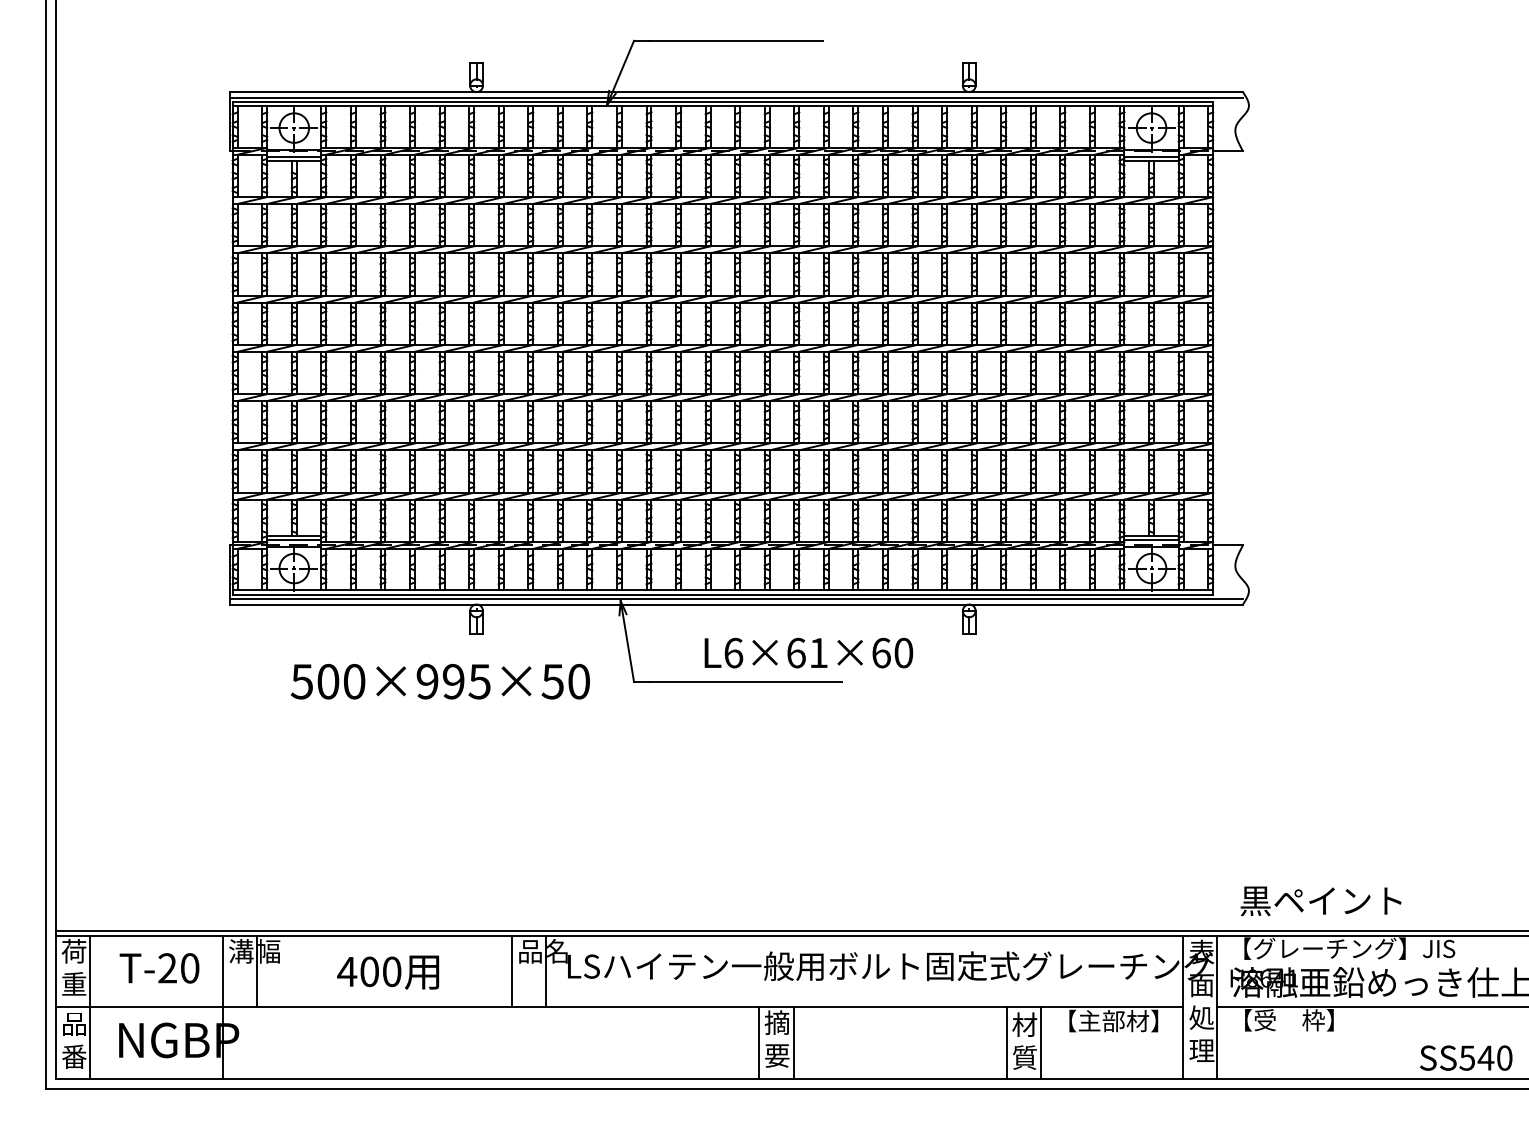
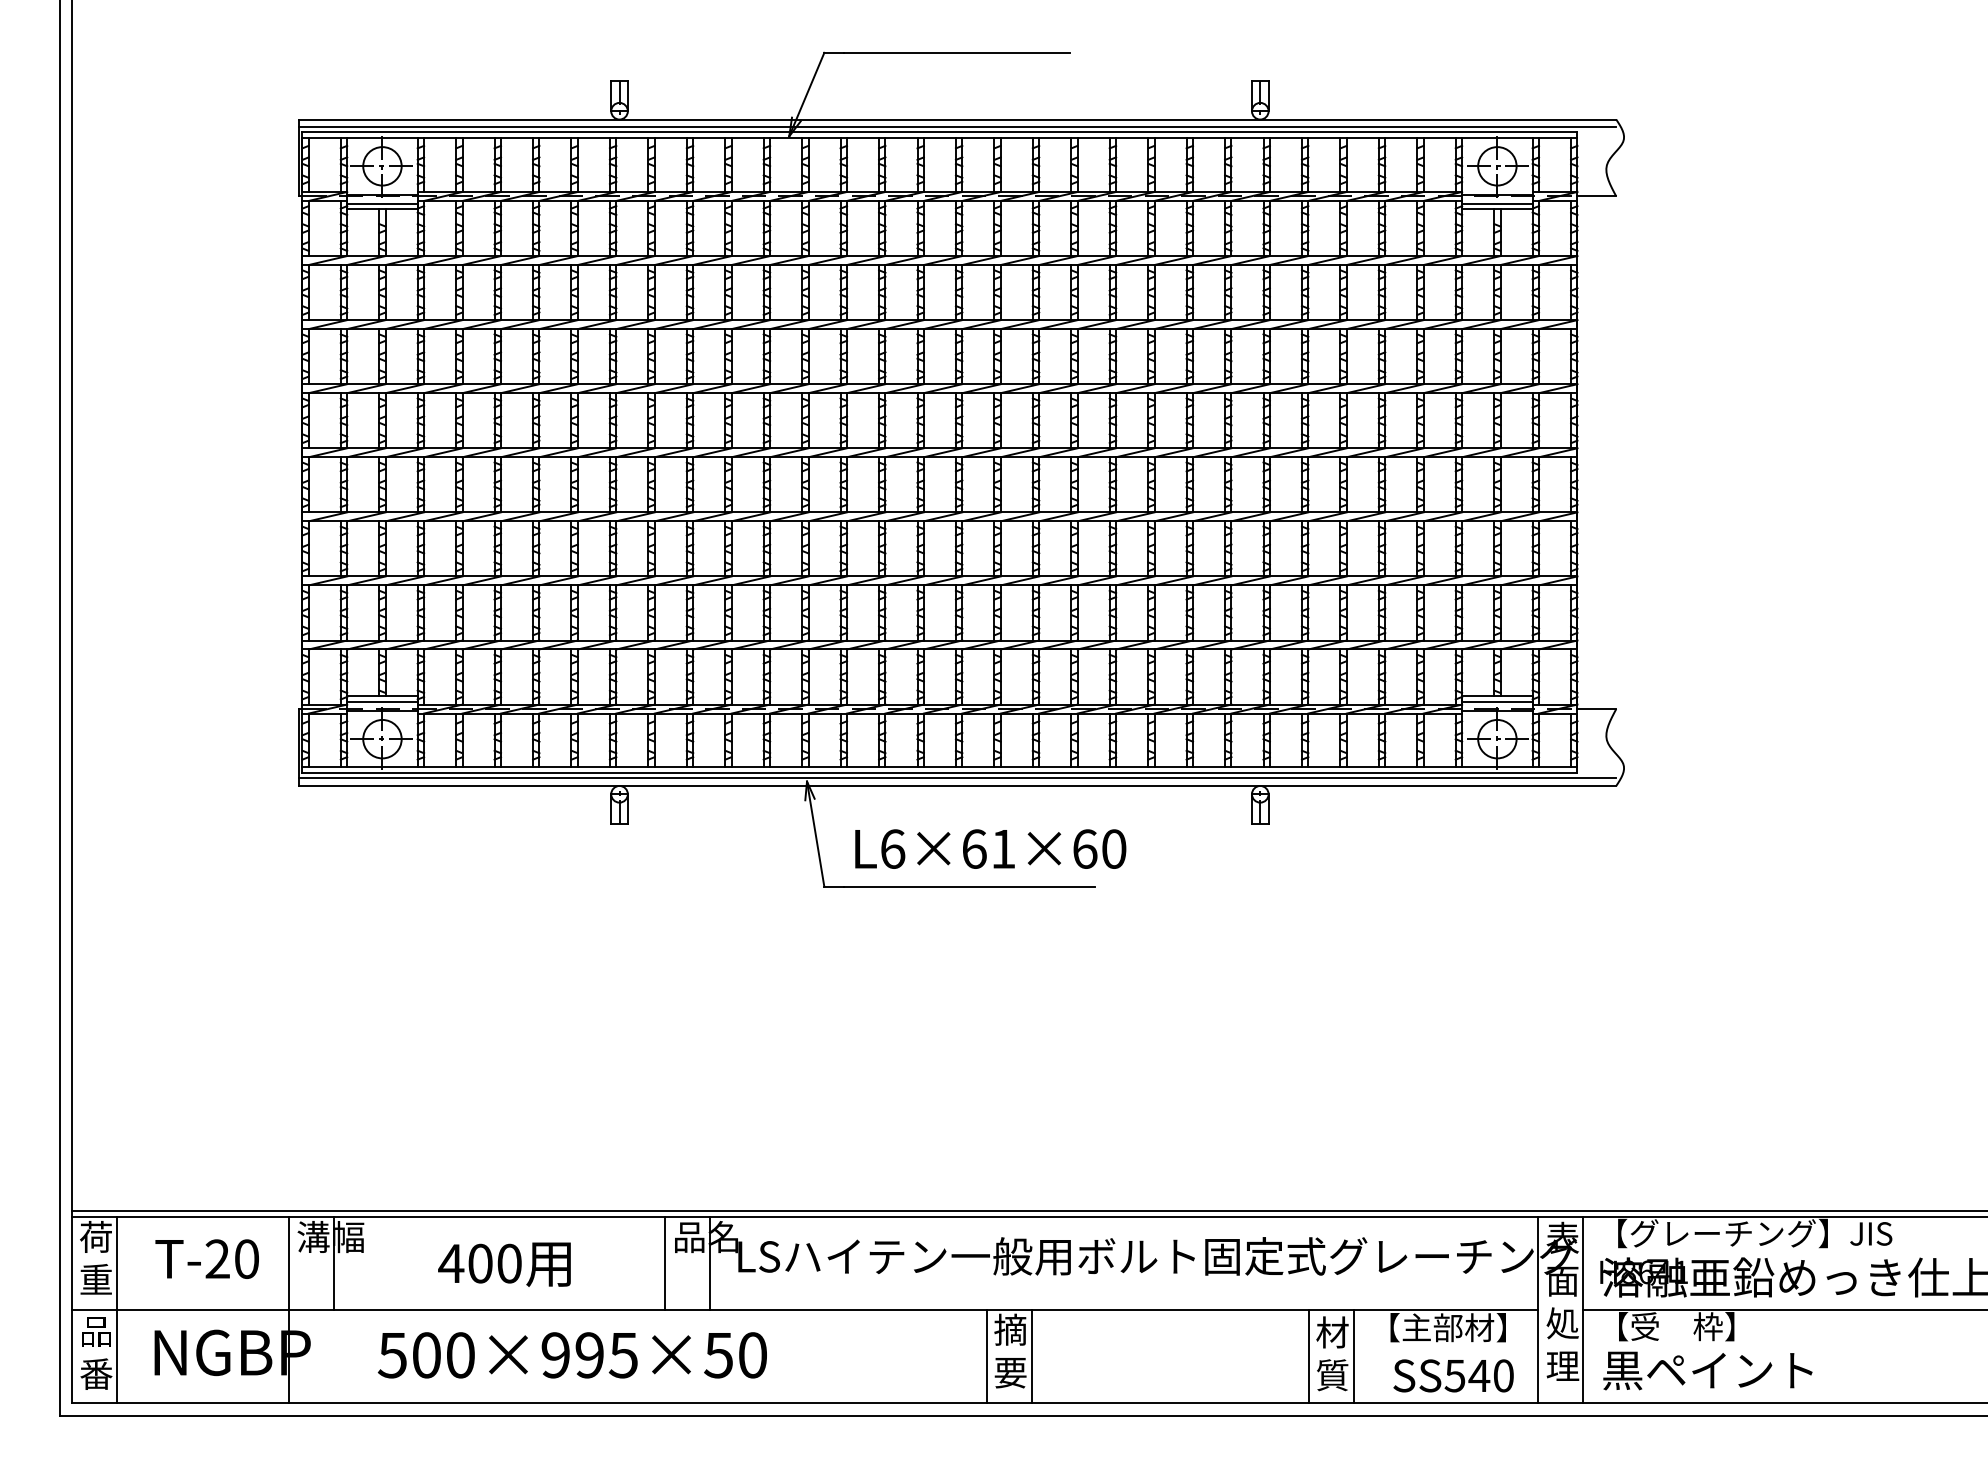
text: (808, 652) -> (990, 848), moved
text: (439, 681) -> (571, 1355), moved
text: (1320, 900) -> (1707, 1370), moved
text: (1466, 1057) -> (1453, 1375), moved

